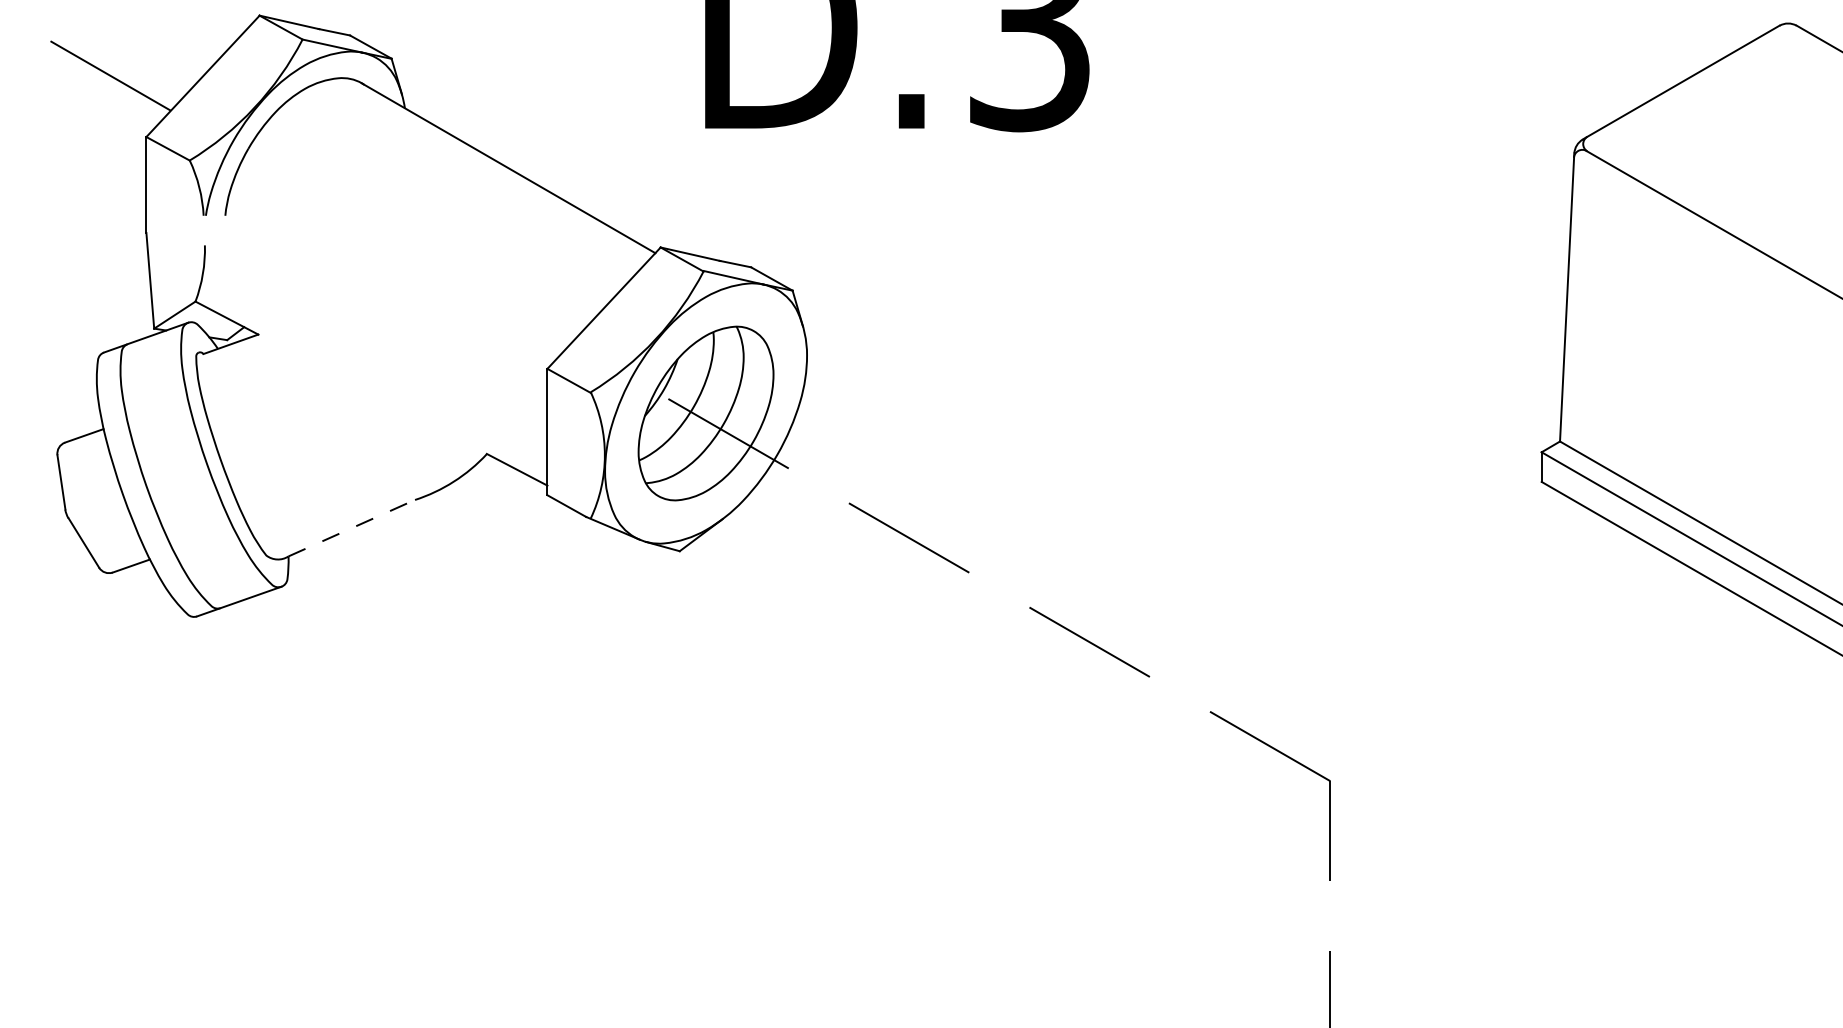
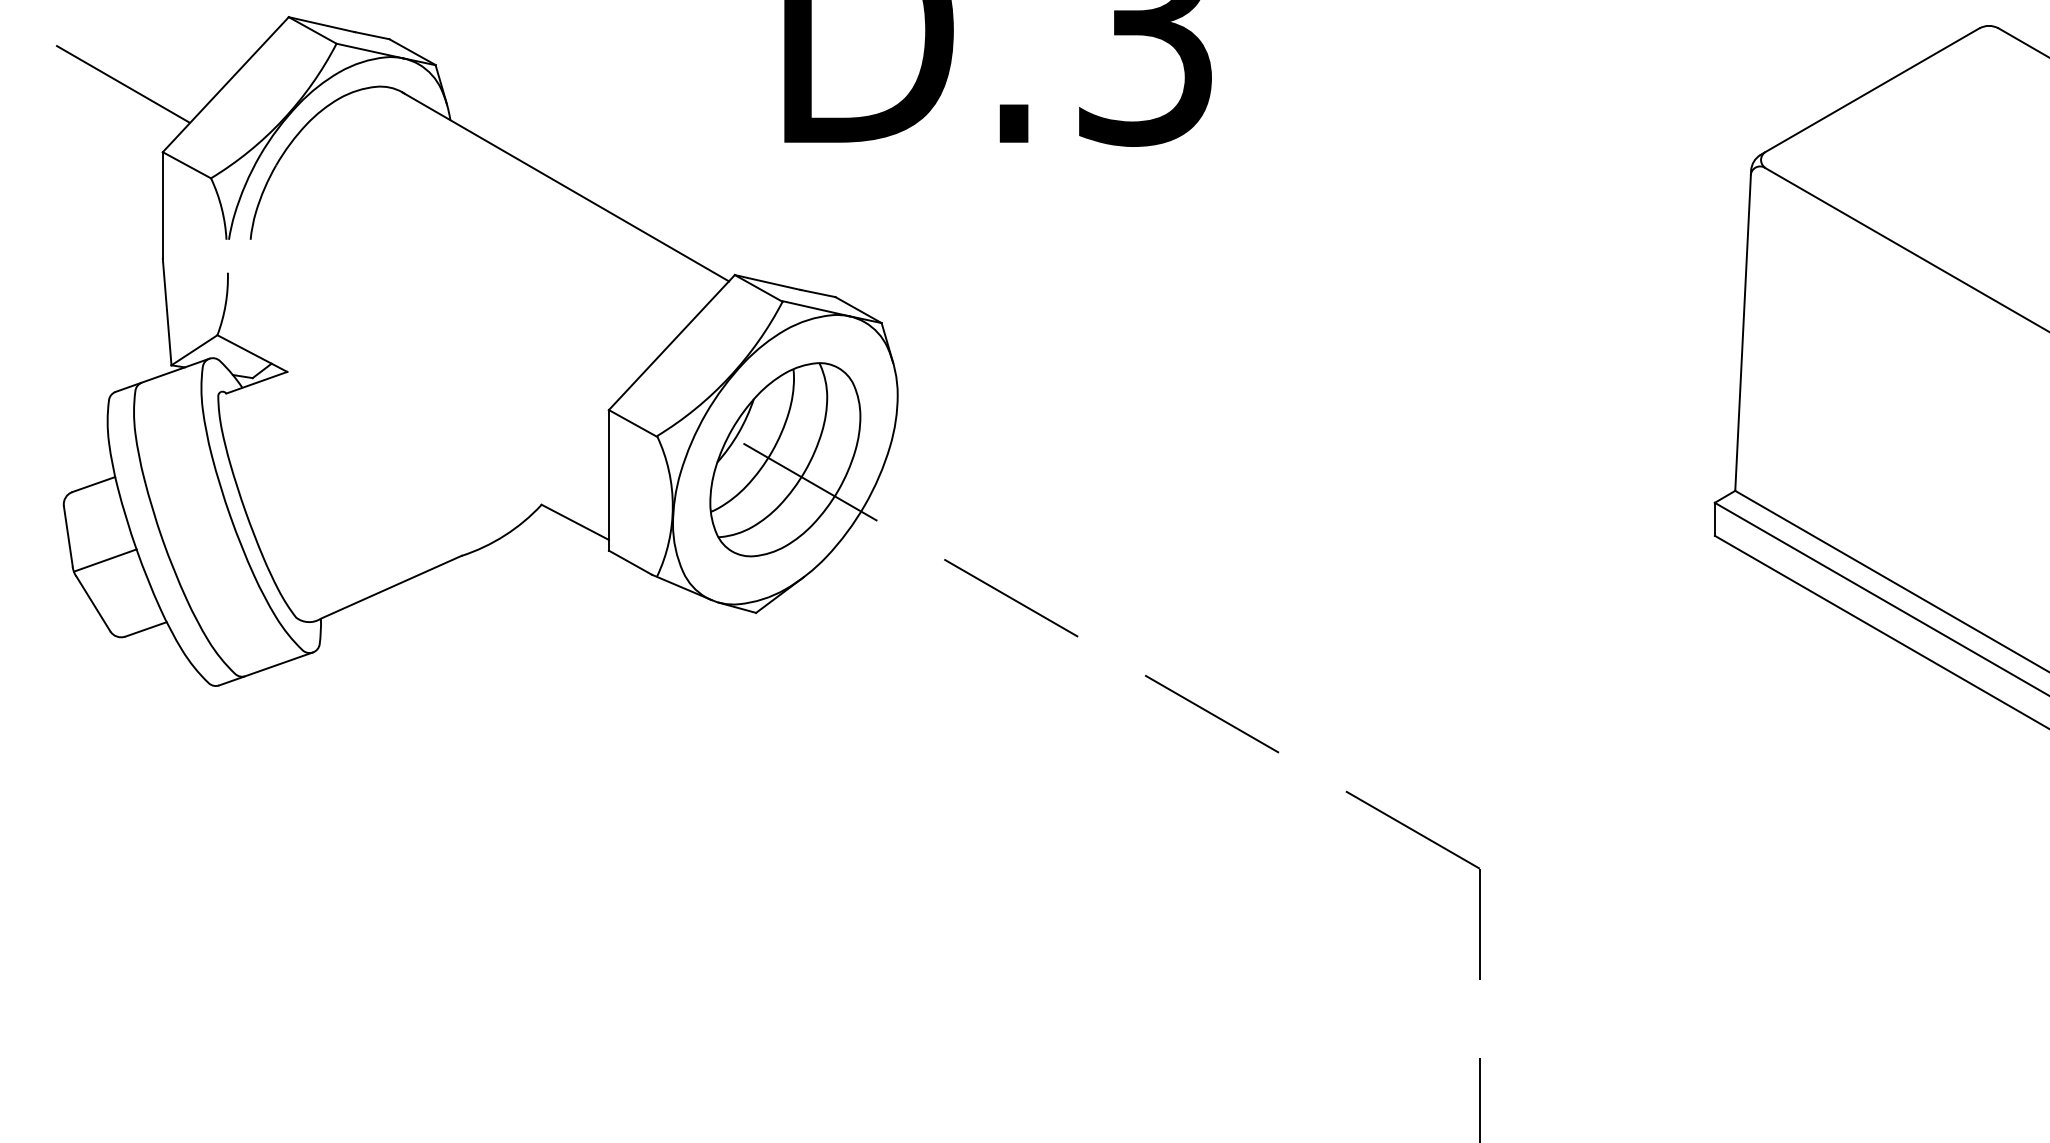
line: (93, 504) -> (104, 560), added
line: (351, 528) -> (391, 587), dashed -> solid

